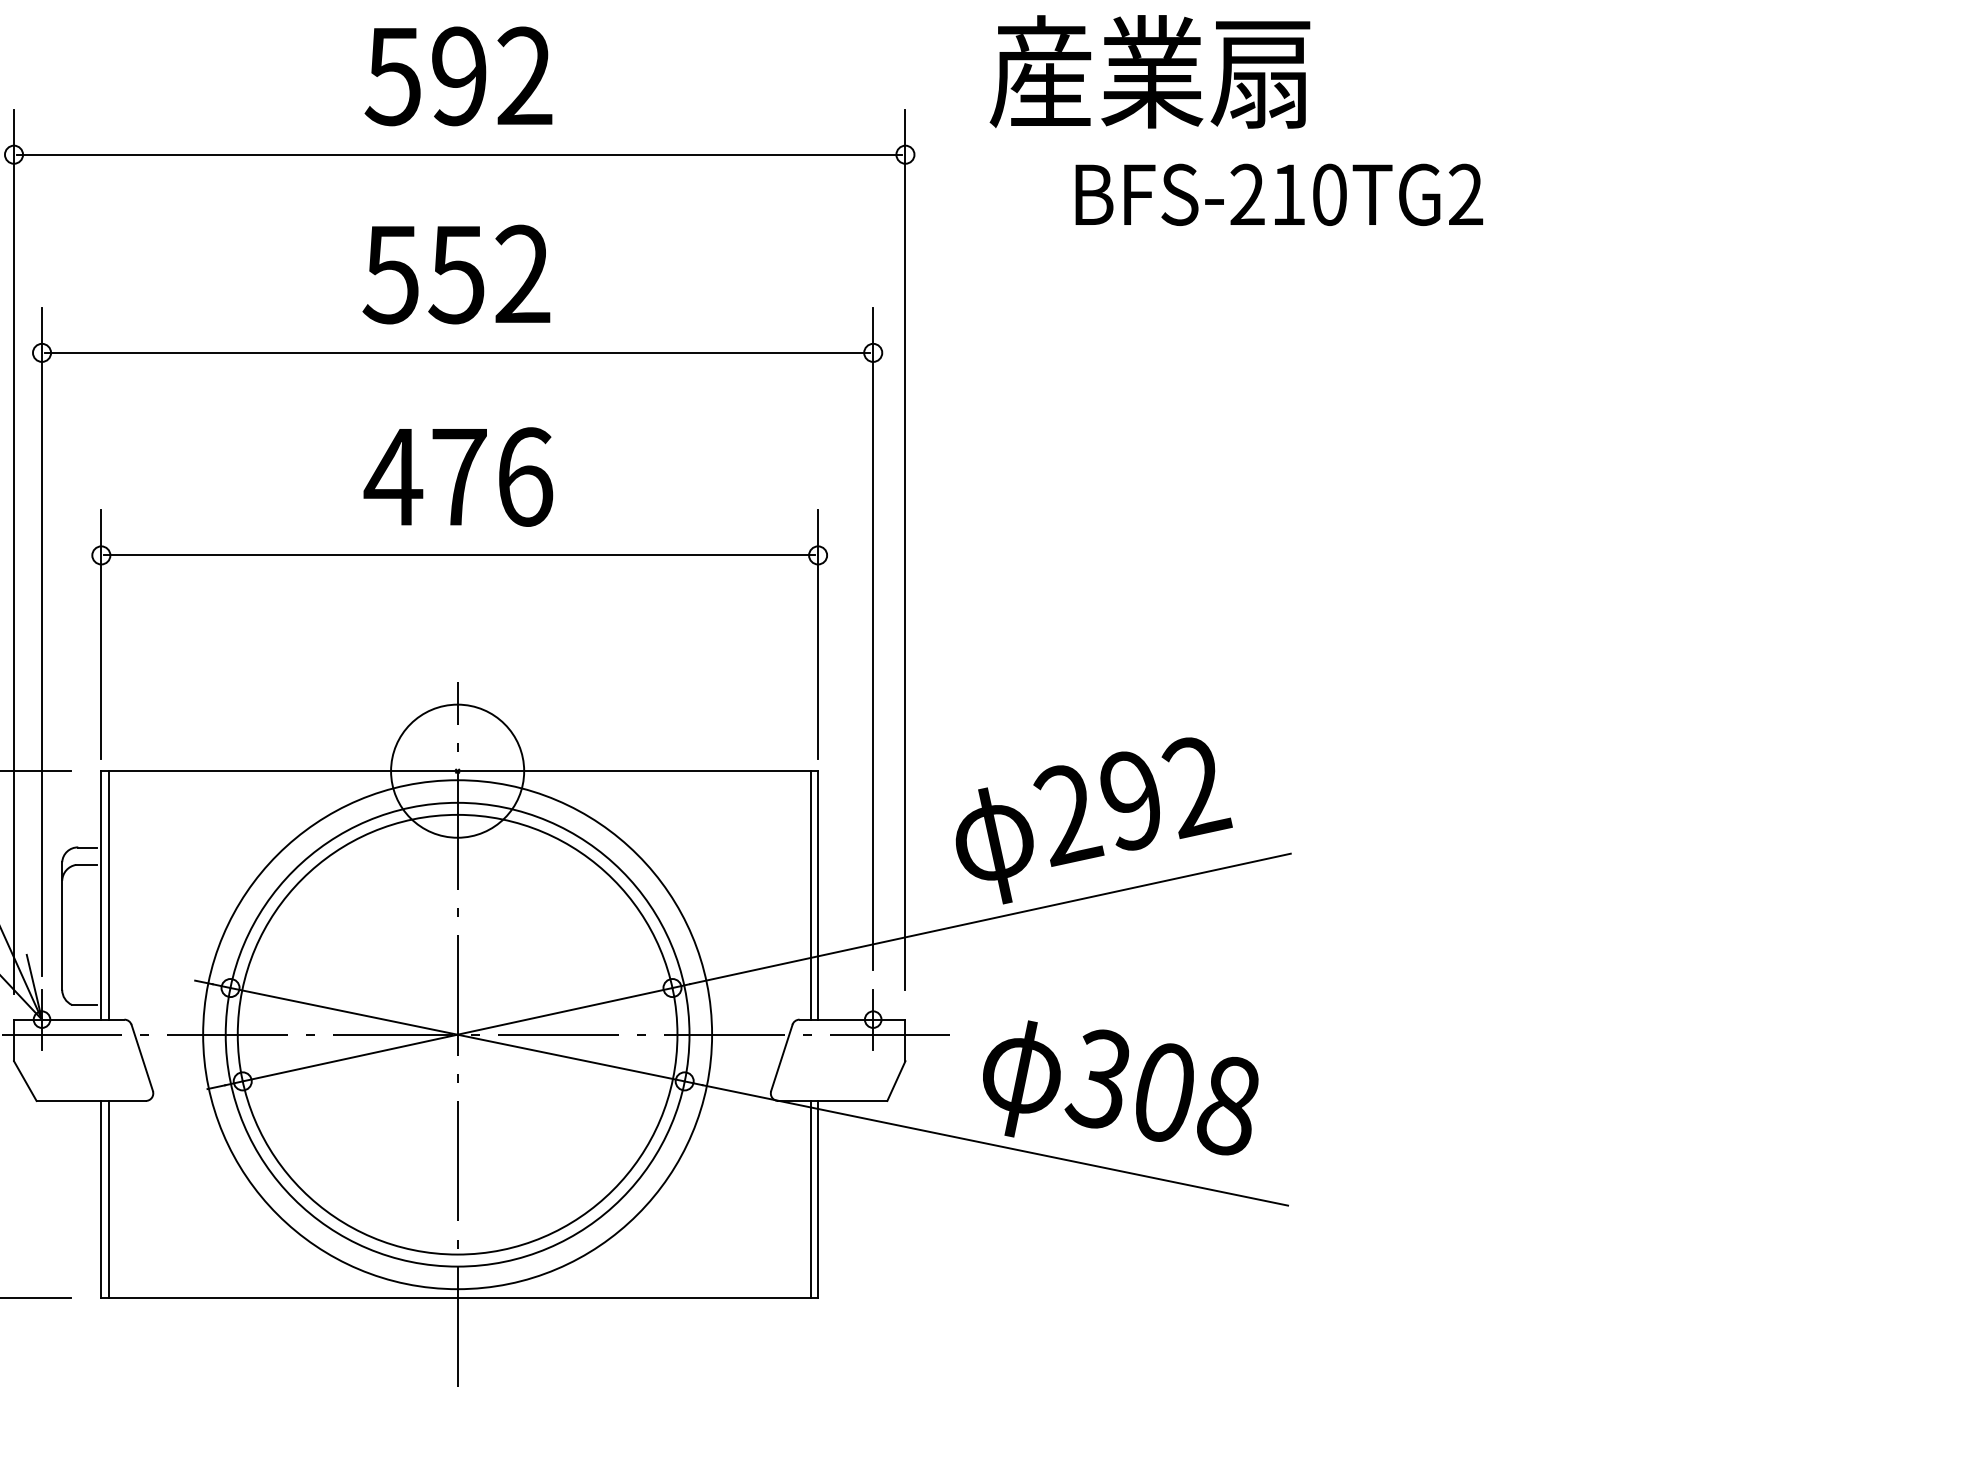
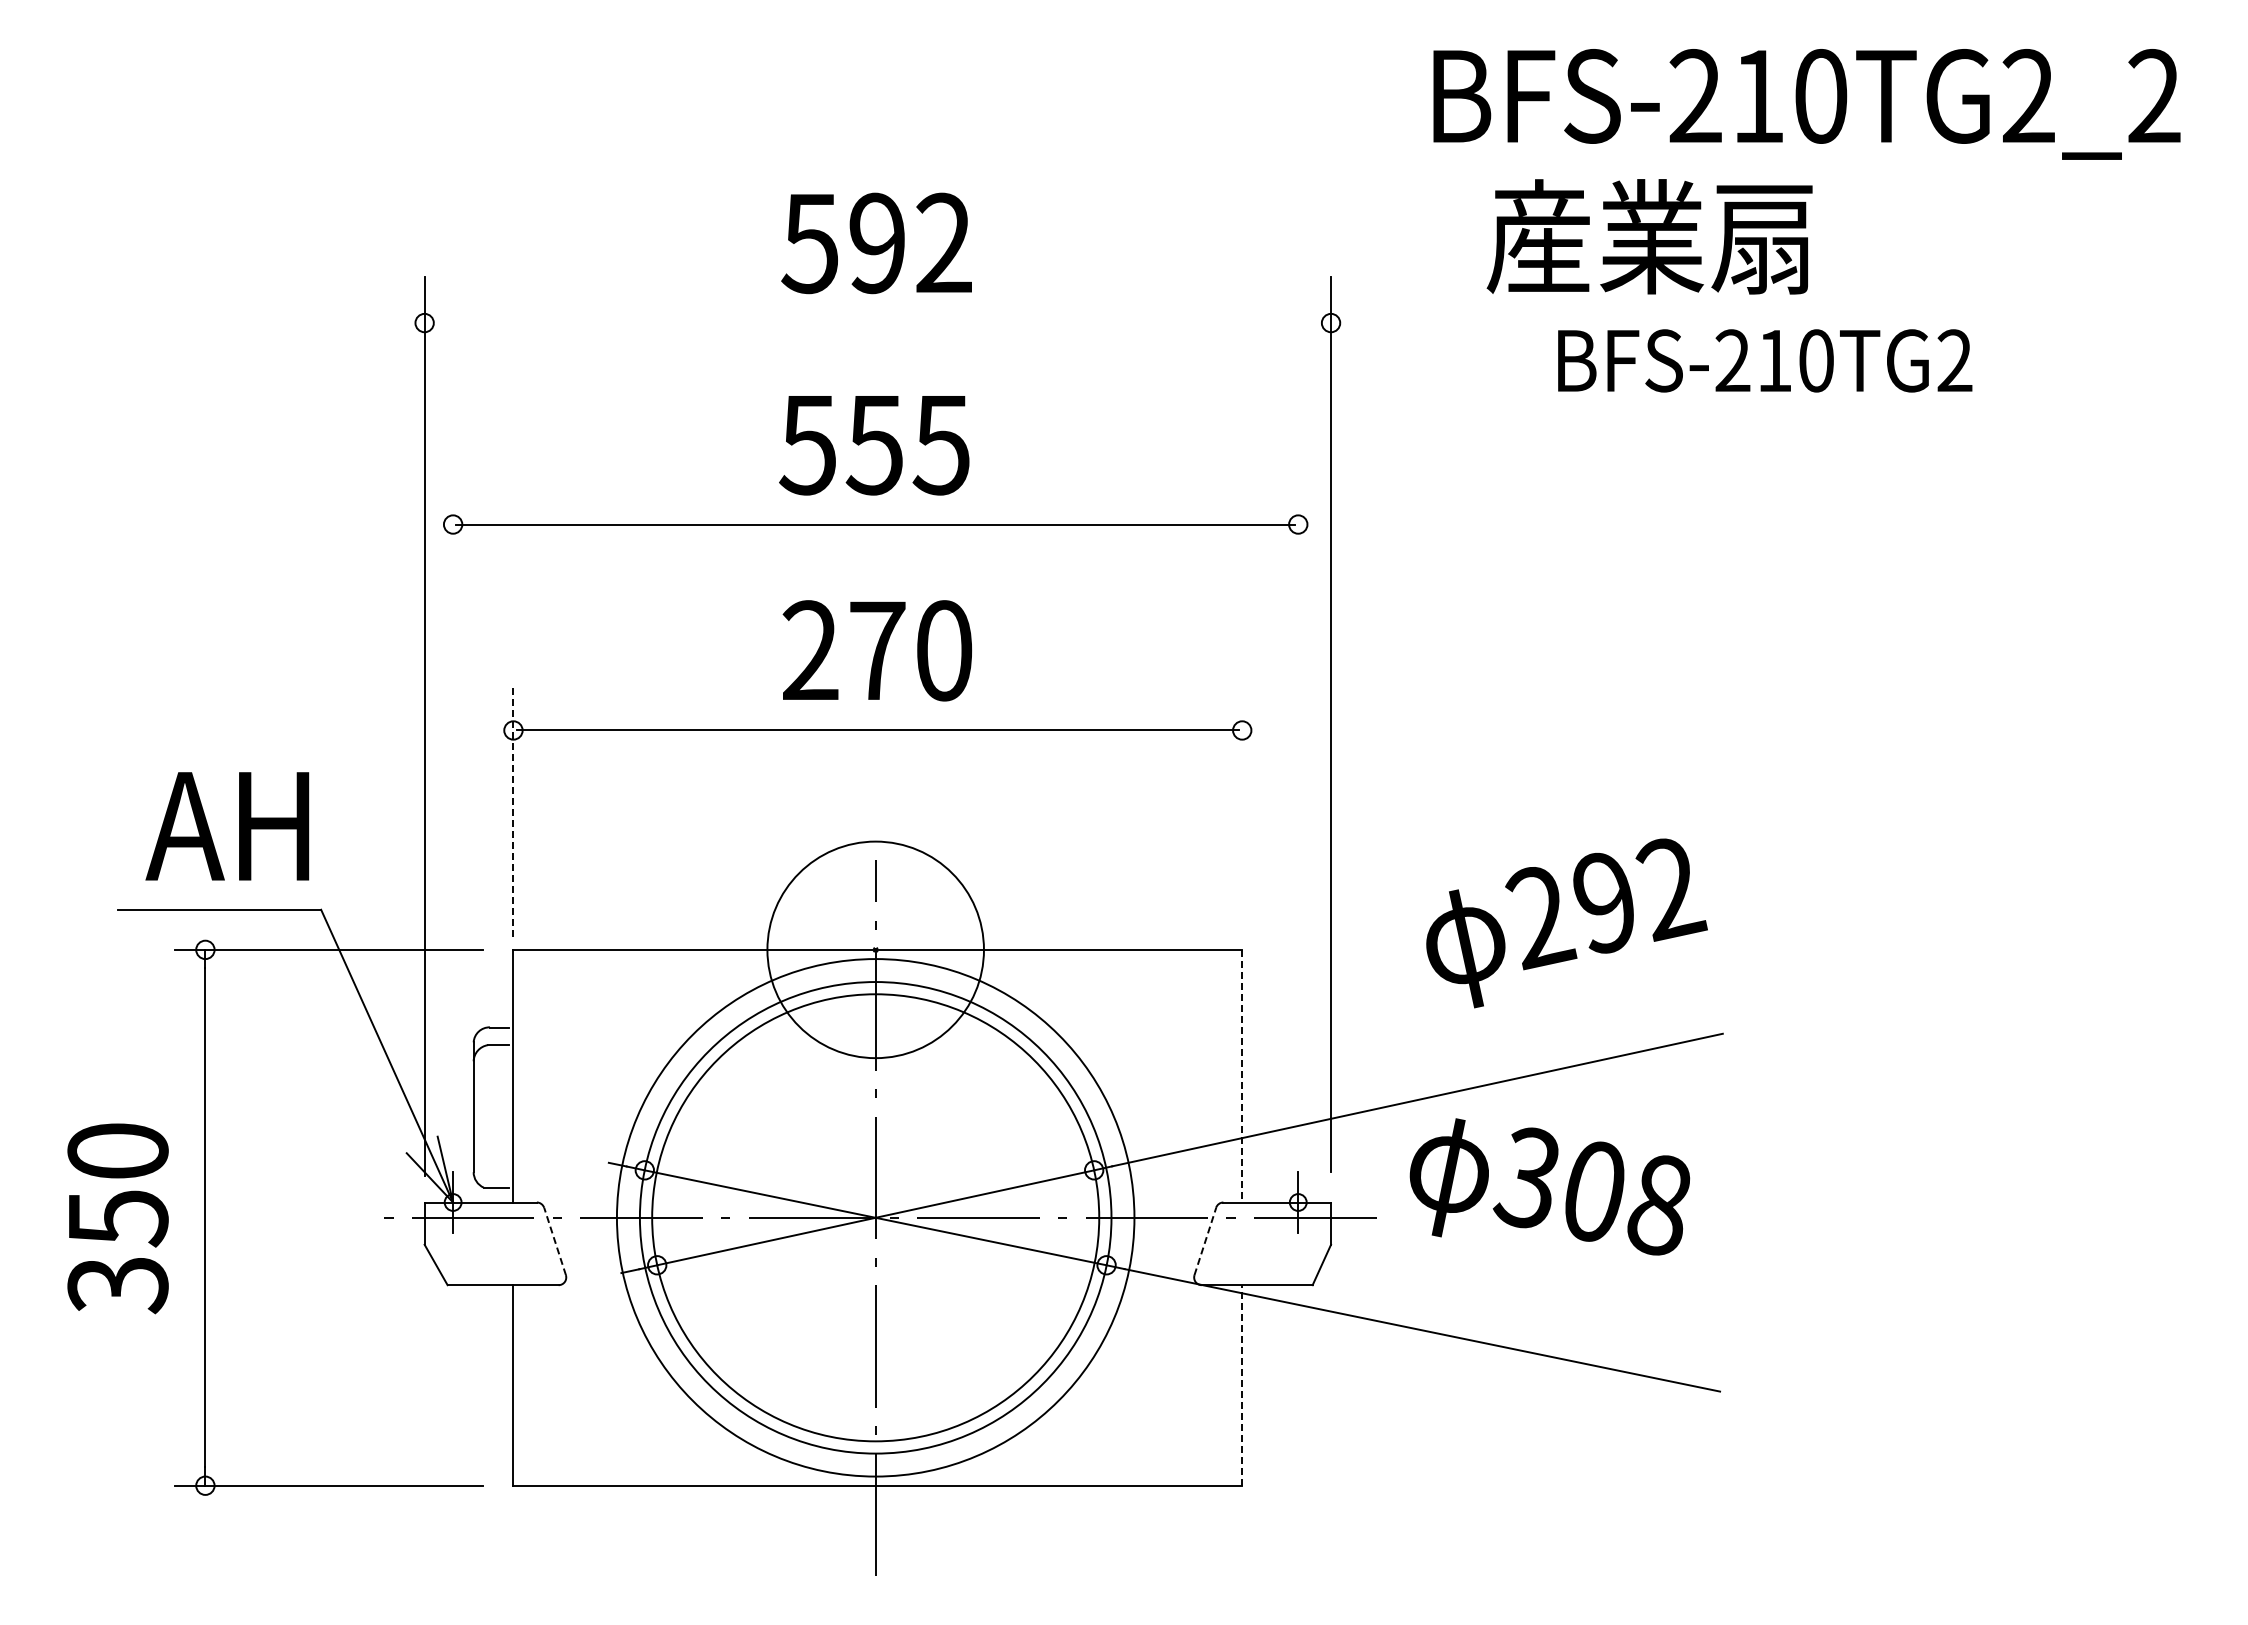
text: (1149, 71) -> (1649, 236), moved
line: (459, 155) -> (877, 323), removed
text: (1279, 194) -> (1765, 360), moved
text: (521, 274) -> (940, 444), 552 -> 555
text: (458, 476) -> (876, 650), 476 -> 270
line: (101, 634) -> (513, 810), solid -> dashed
line: (818, 634) -> (1242, 810), removed
line: (873, 638) -> (1298, 814), removed
line: (42, 641) -> (453, 817), removed
circle: (457, 770) -> (875, 949), size x1.6
text: (1093, 820) -> (1566, 923), moved
line: (108, 894) -> (520, 1075), removed
line: (810, 894) -> (1234, 1075), removed
line: (818, 895) -> (1242, 1076), solid -> dashed
line: (141, 1058) -> (554, 1241), solid -> dashed
line: (781, 1058) -> (1205, 1241), solid -> dashed
text: (1120, 1087) -> (1549, 1186), moved
line: (818, 1198) -> (1242, 1384), solid -> dashed
line: (108, 1199) -> (520, 1385), removed
line: (810, 1199) -> (1234, 1385), removed

